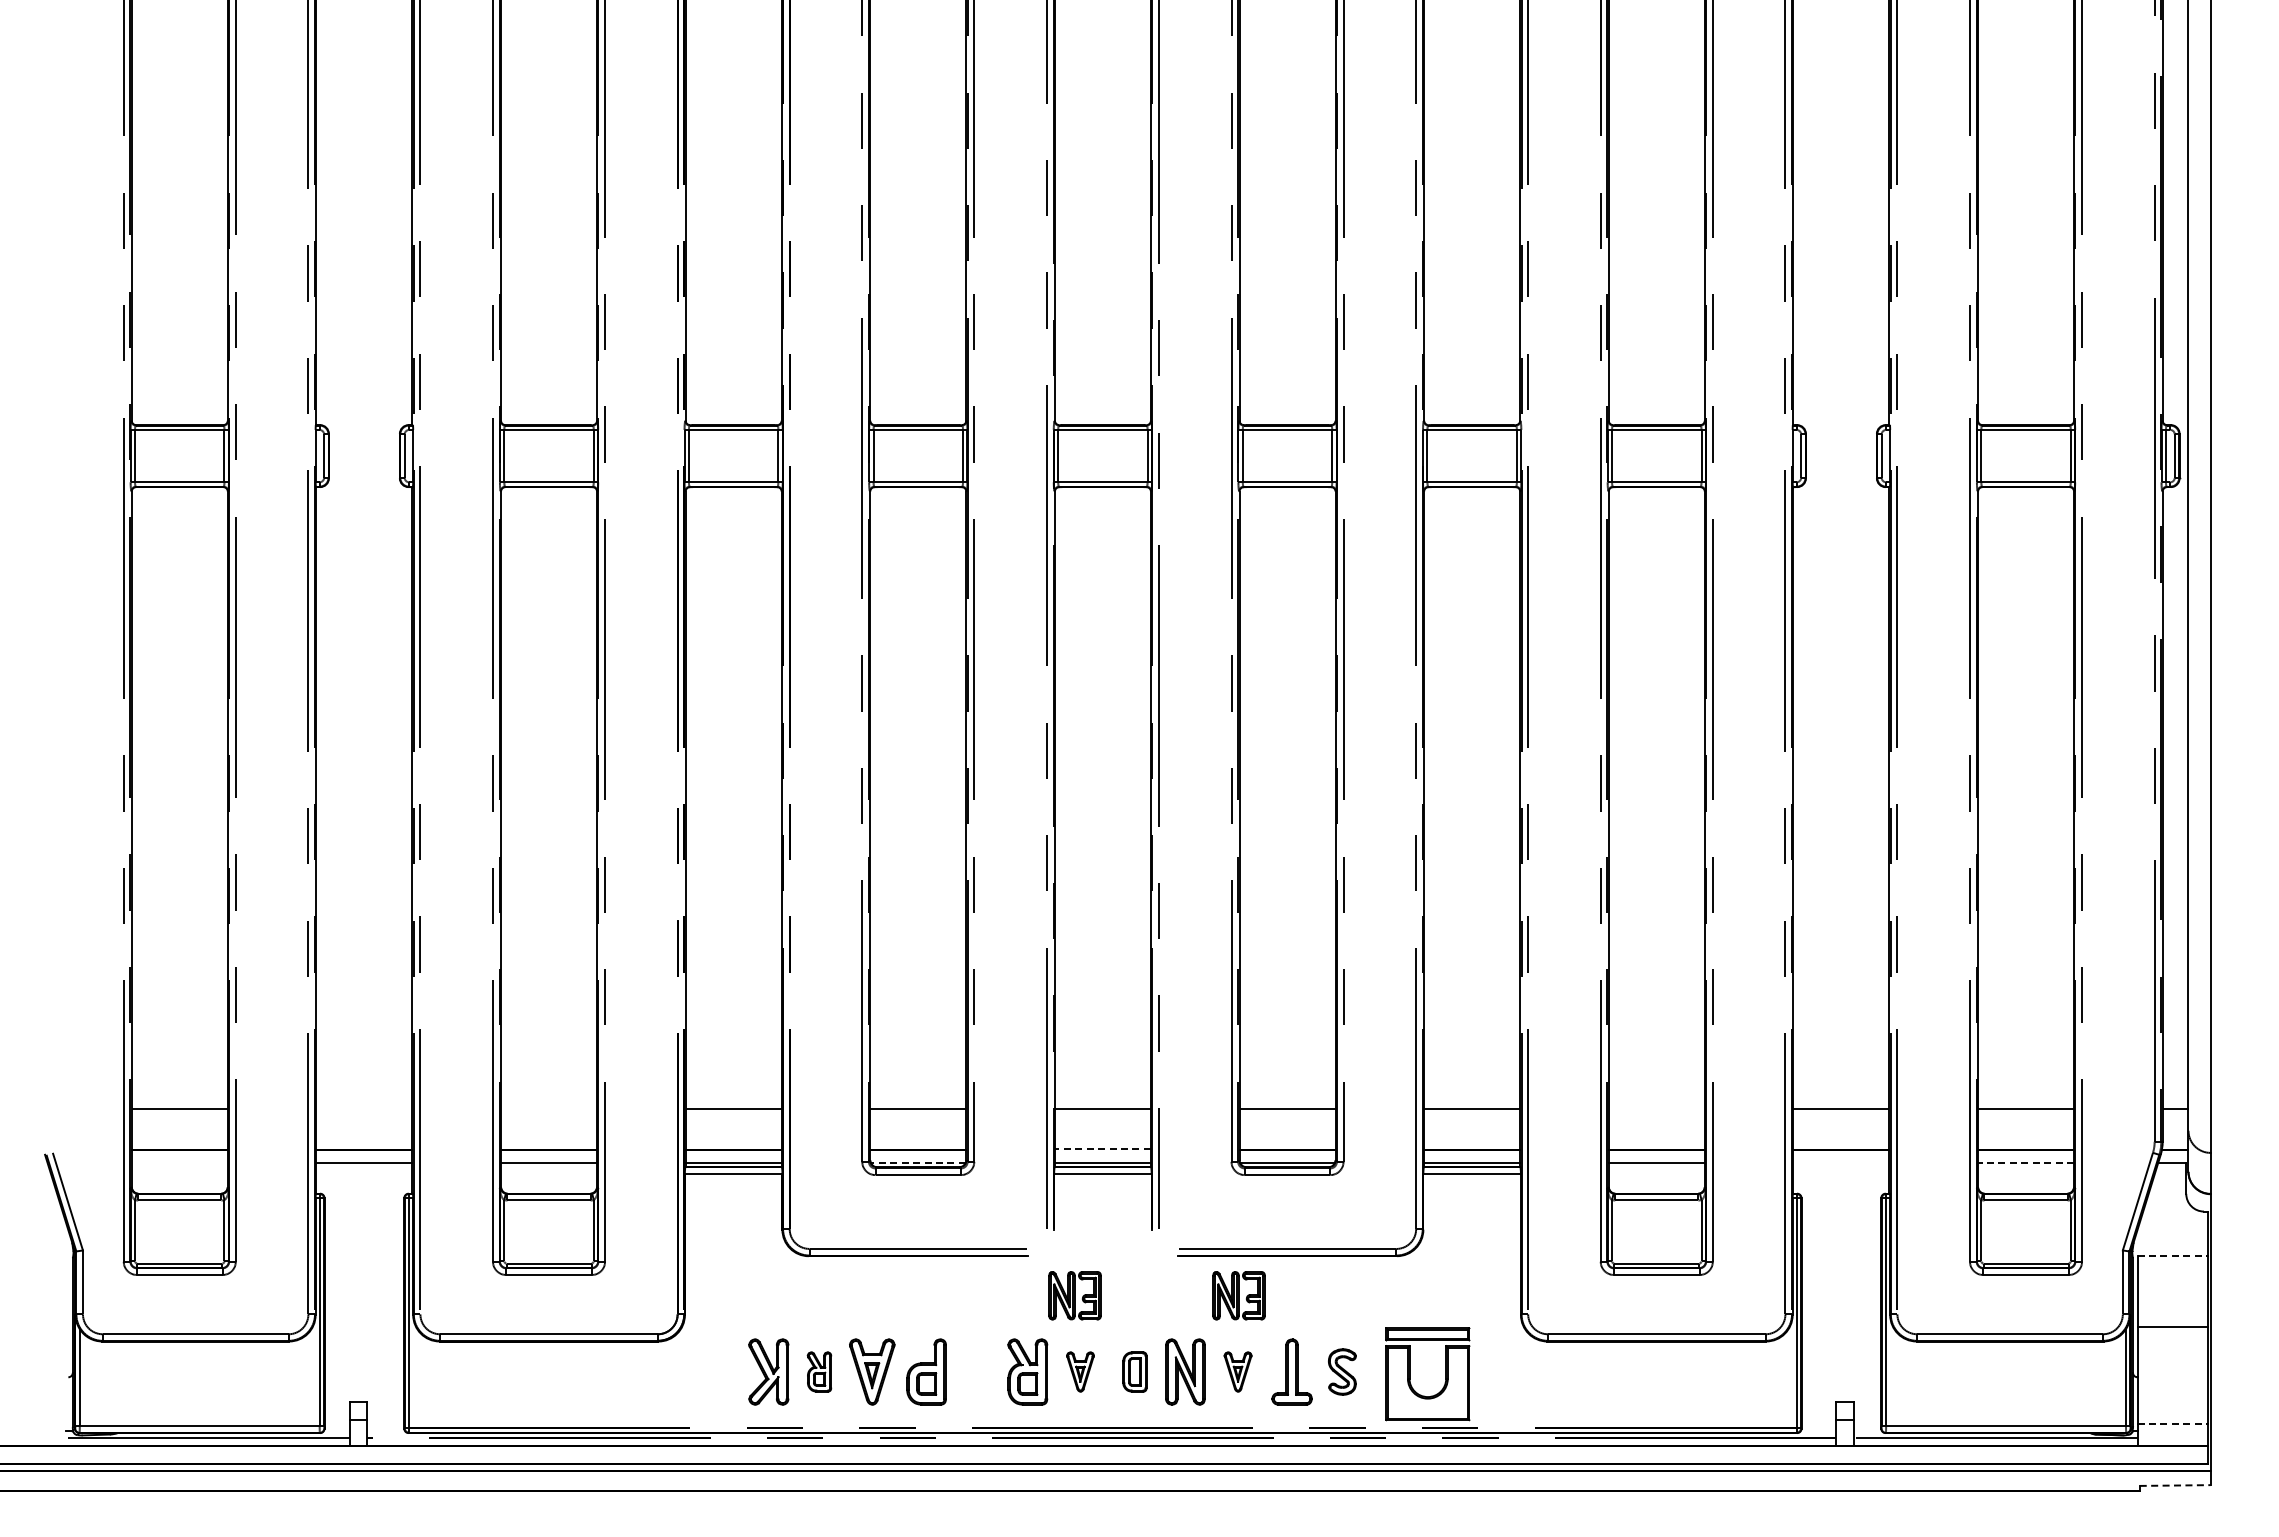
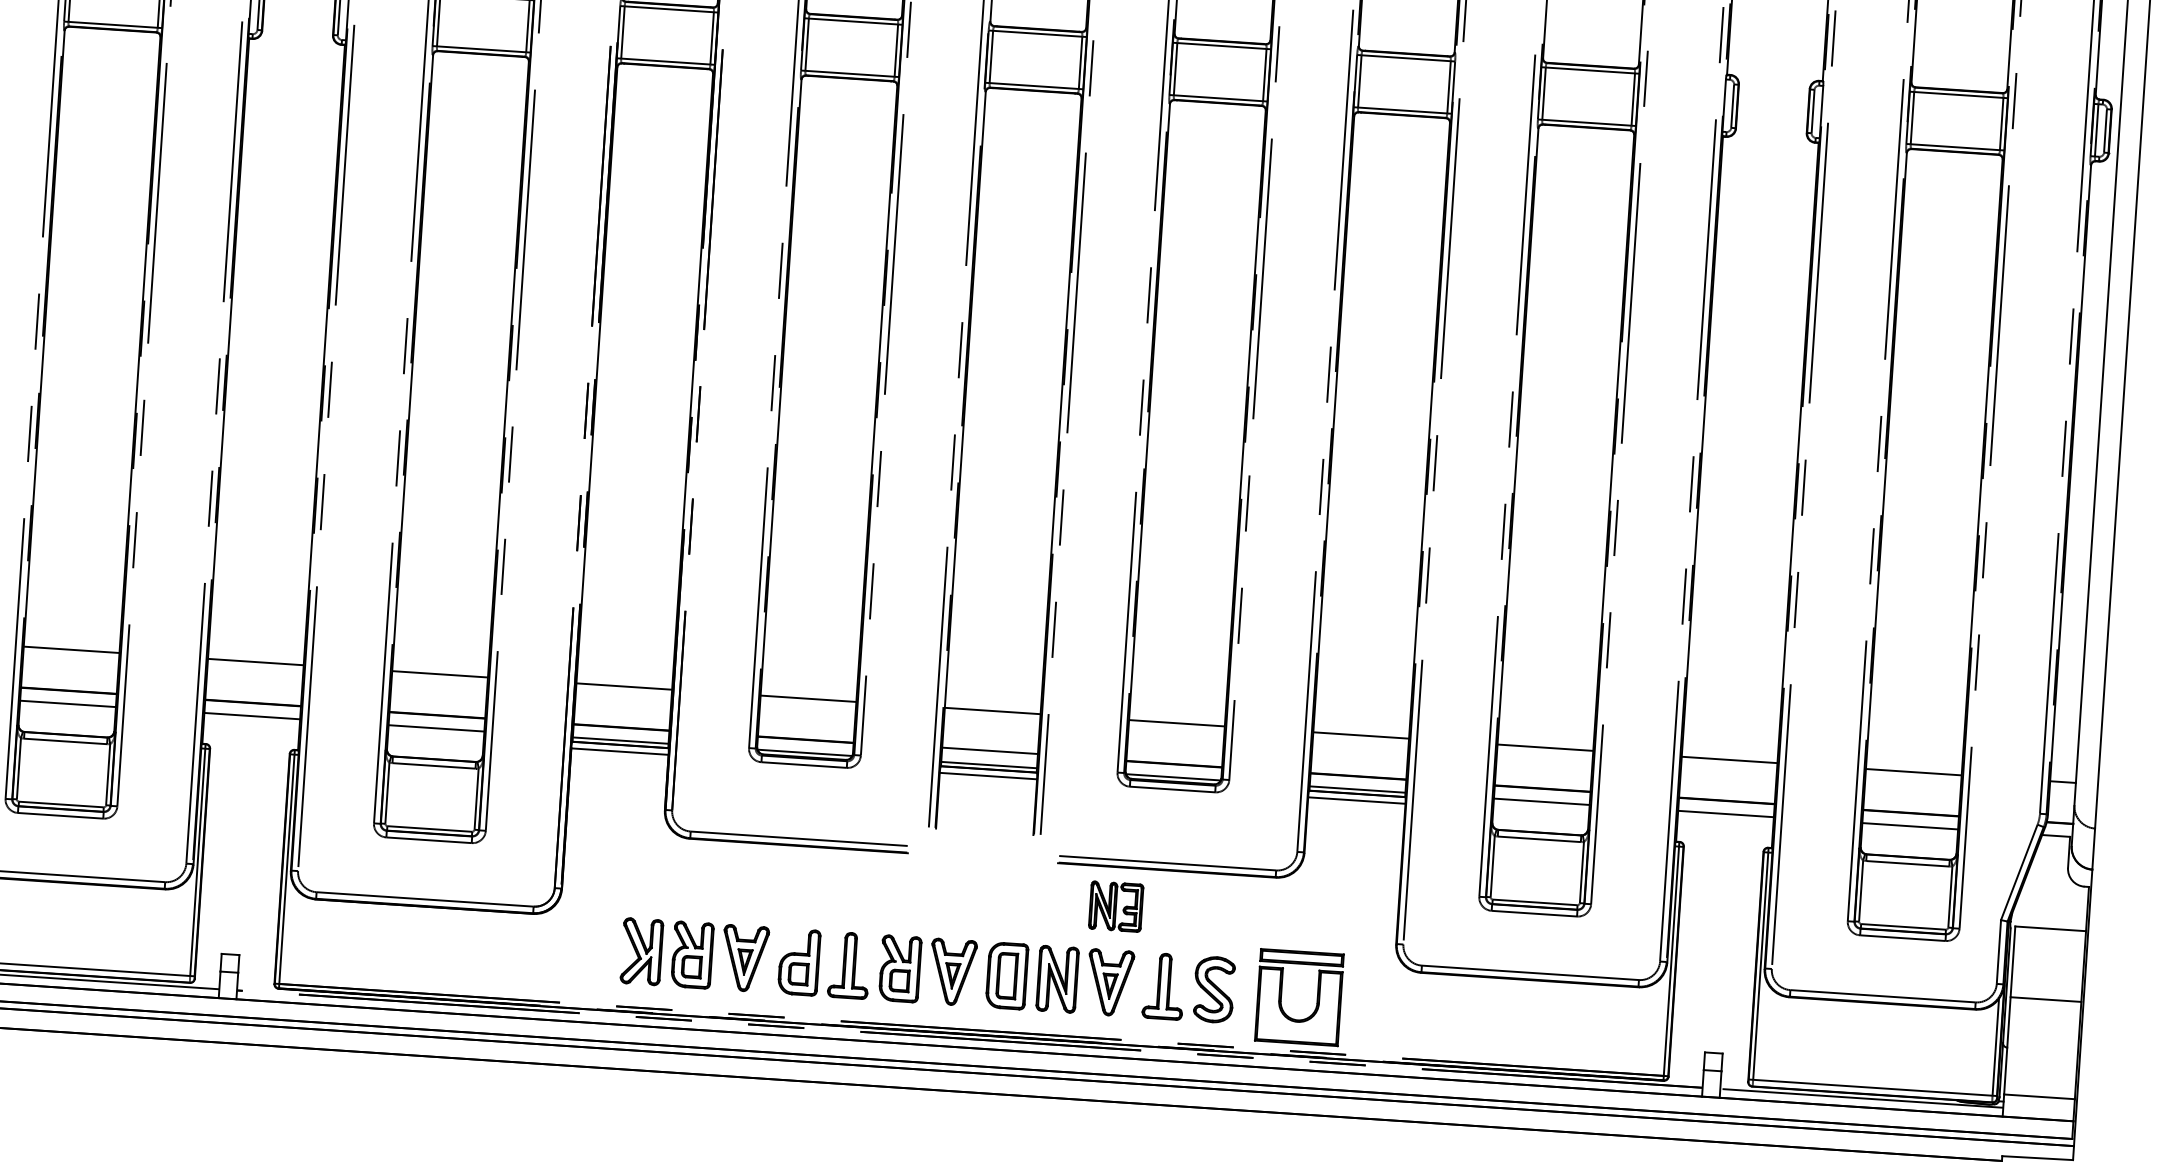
line: (364, 1108) -> (255, 661), added
line: (549, 1108) -> (440, 674), added
line: (1656, 1108) -> (1545, 747), added
line: (1102, 1148) -> (989, 750), dashed -> solid
line: (179, 1162) -> (67, 703), added
line: (918, 1162) -> (805, 752), dashed -> solid
line: (1841, 1162) -> (1726, 813), added
line: (2026, 1162) -> (1910, 825), dashed -> solid
line: (2173, 1255) -> (2051, 928), dashed -> solid
part: (1074, 1295) -> (952, 895), removed
part: (819, 1371) -> (692, 954), size x1.67
part: (976, 1371) -> (849, 964), added
part: (1080, 1371) -> (952, 971), size x1.67
part: (1134, 1371) -> (1006, 975), size x1.67
part: (1237, 1371) -> (1109, 982), size x1.67
part: (1342, 1371) -> (1214, 989), size x1.43
line: (2173, 1424) -> (2040, 1097), dashed -> solid
line: (2175, 1485) -> (2037, 1158), dashed -> solid

